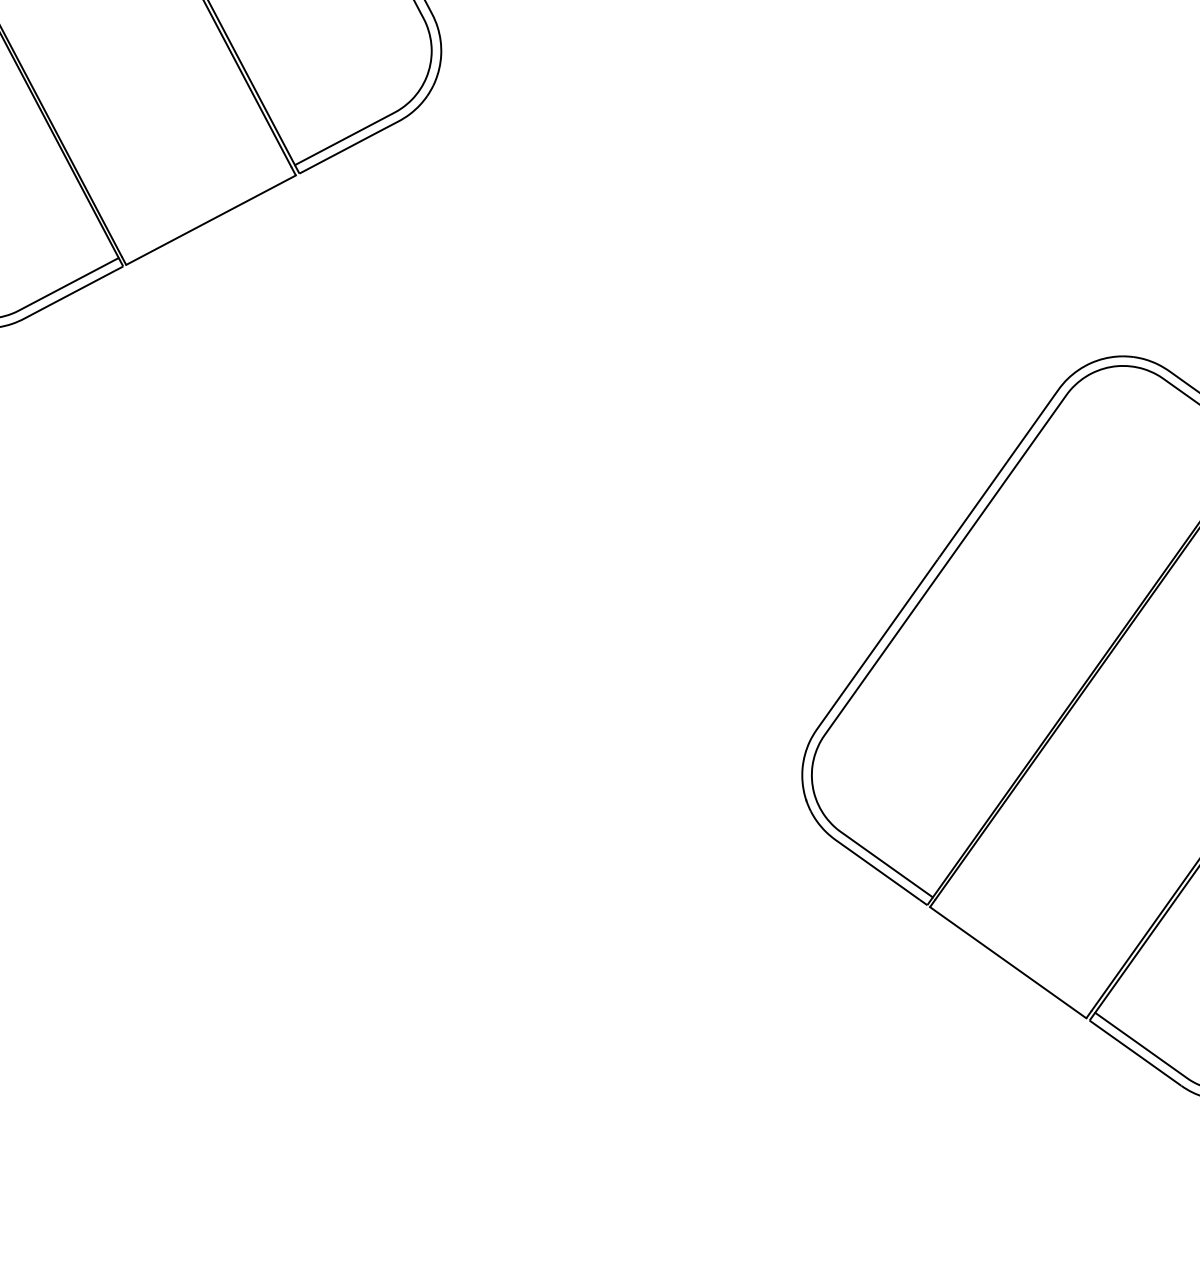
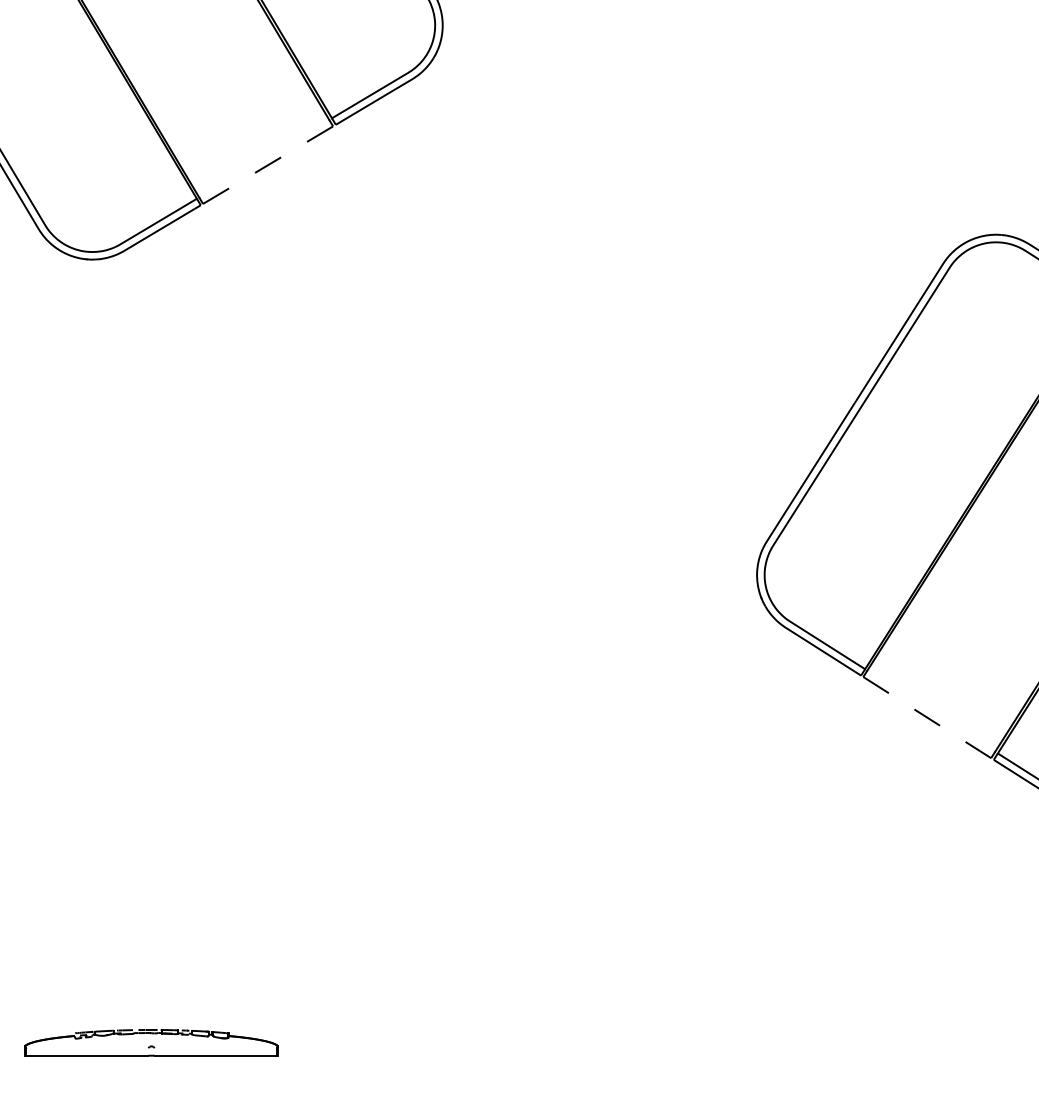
line: (211, 220) -> (268, 165), solid -> dashed
line: (1008, 962) -> (927, 717), solid -> dashed

